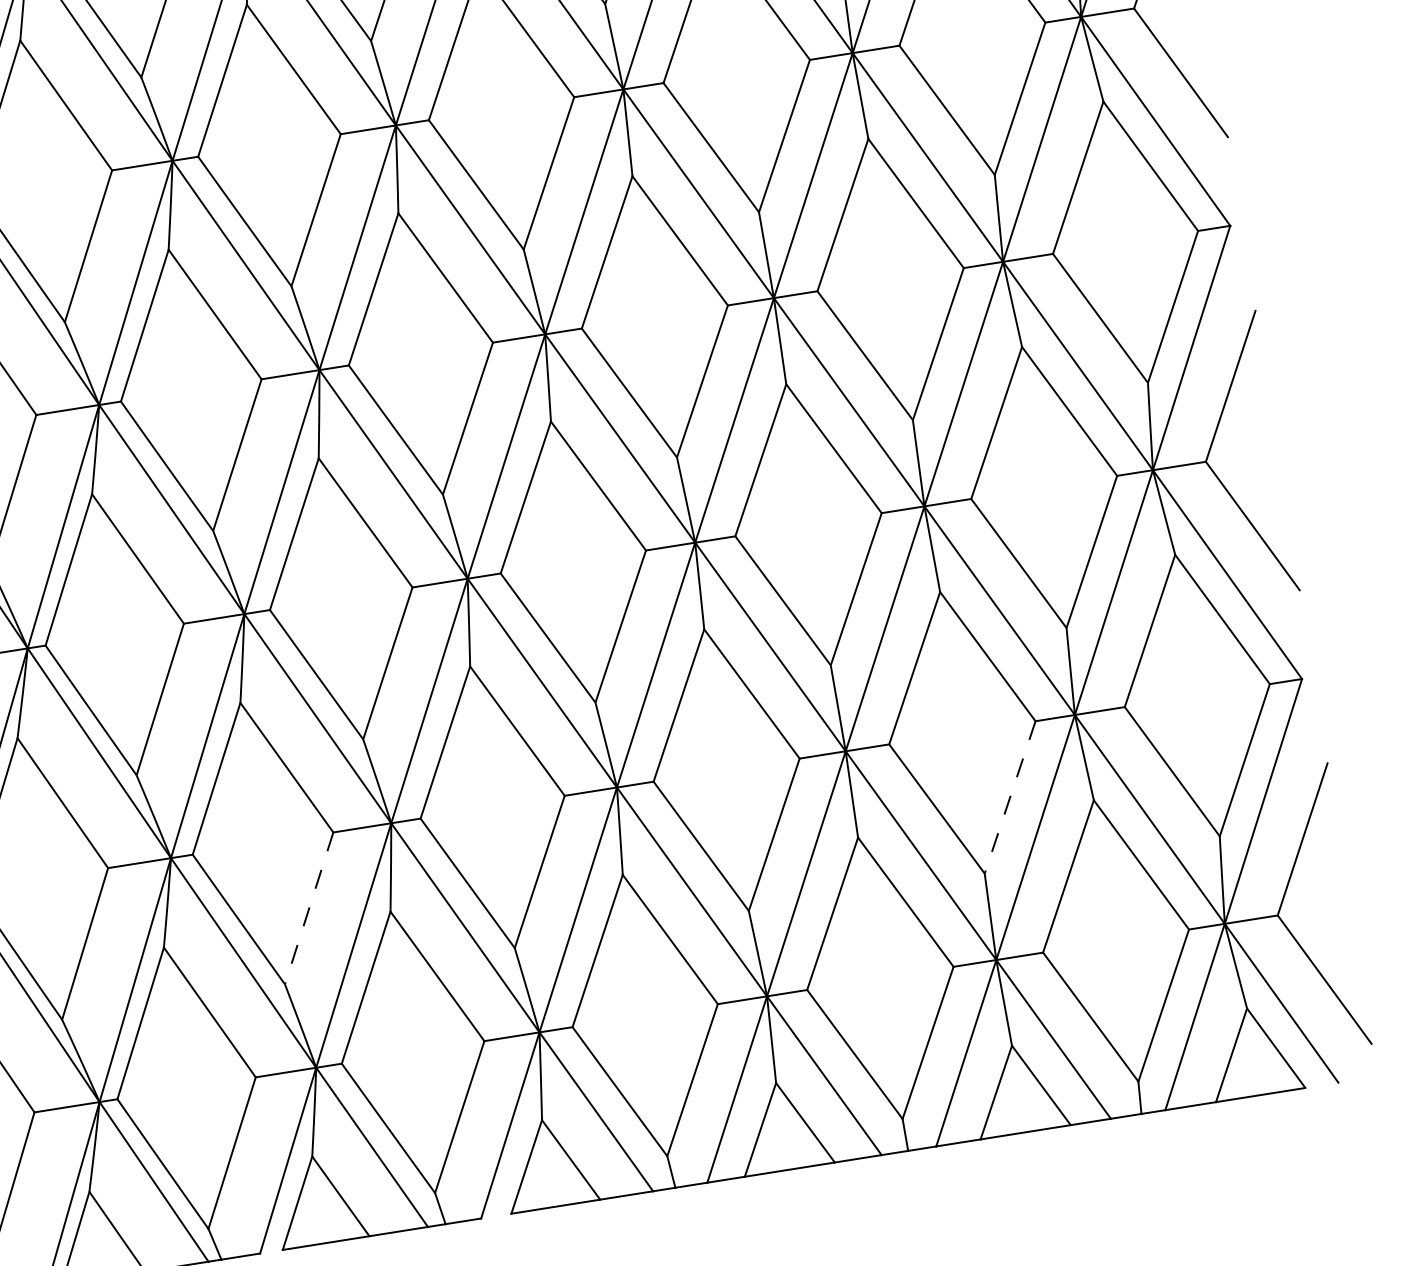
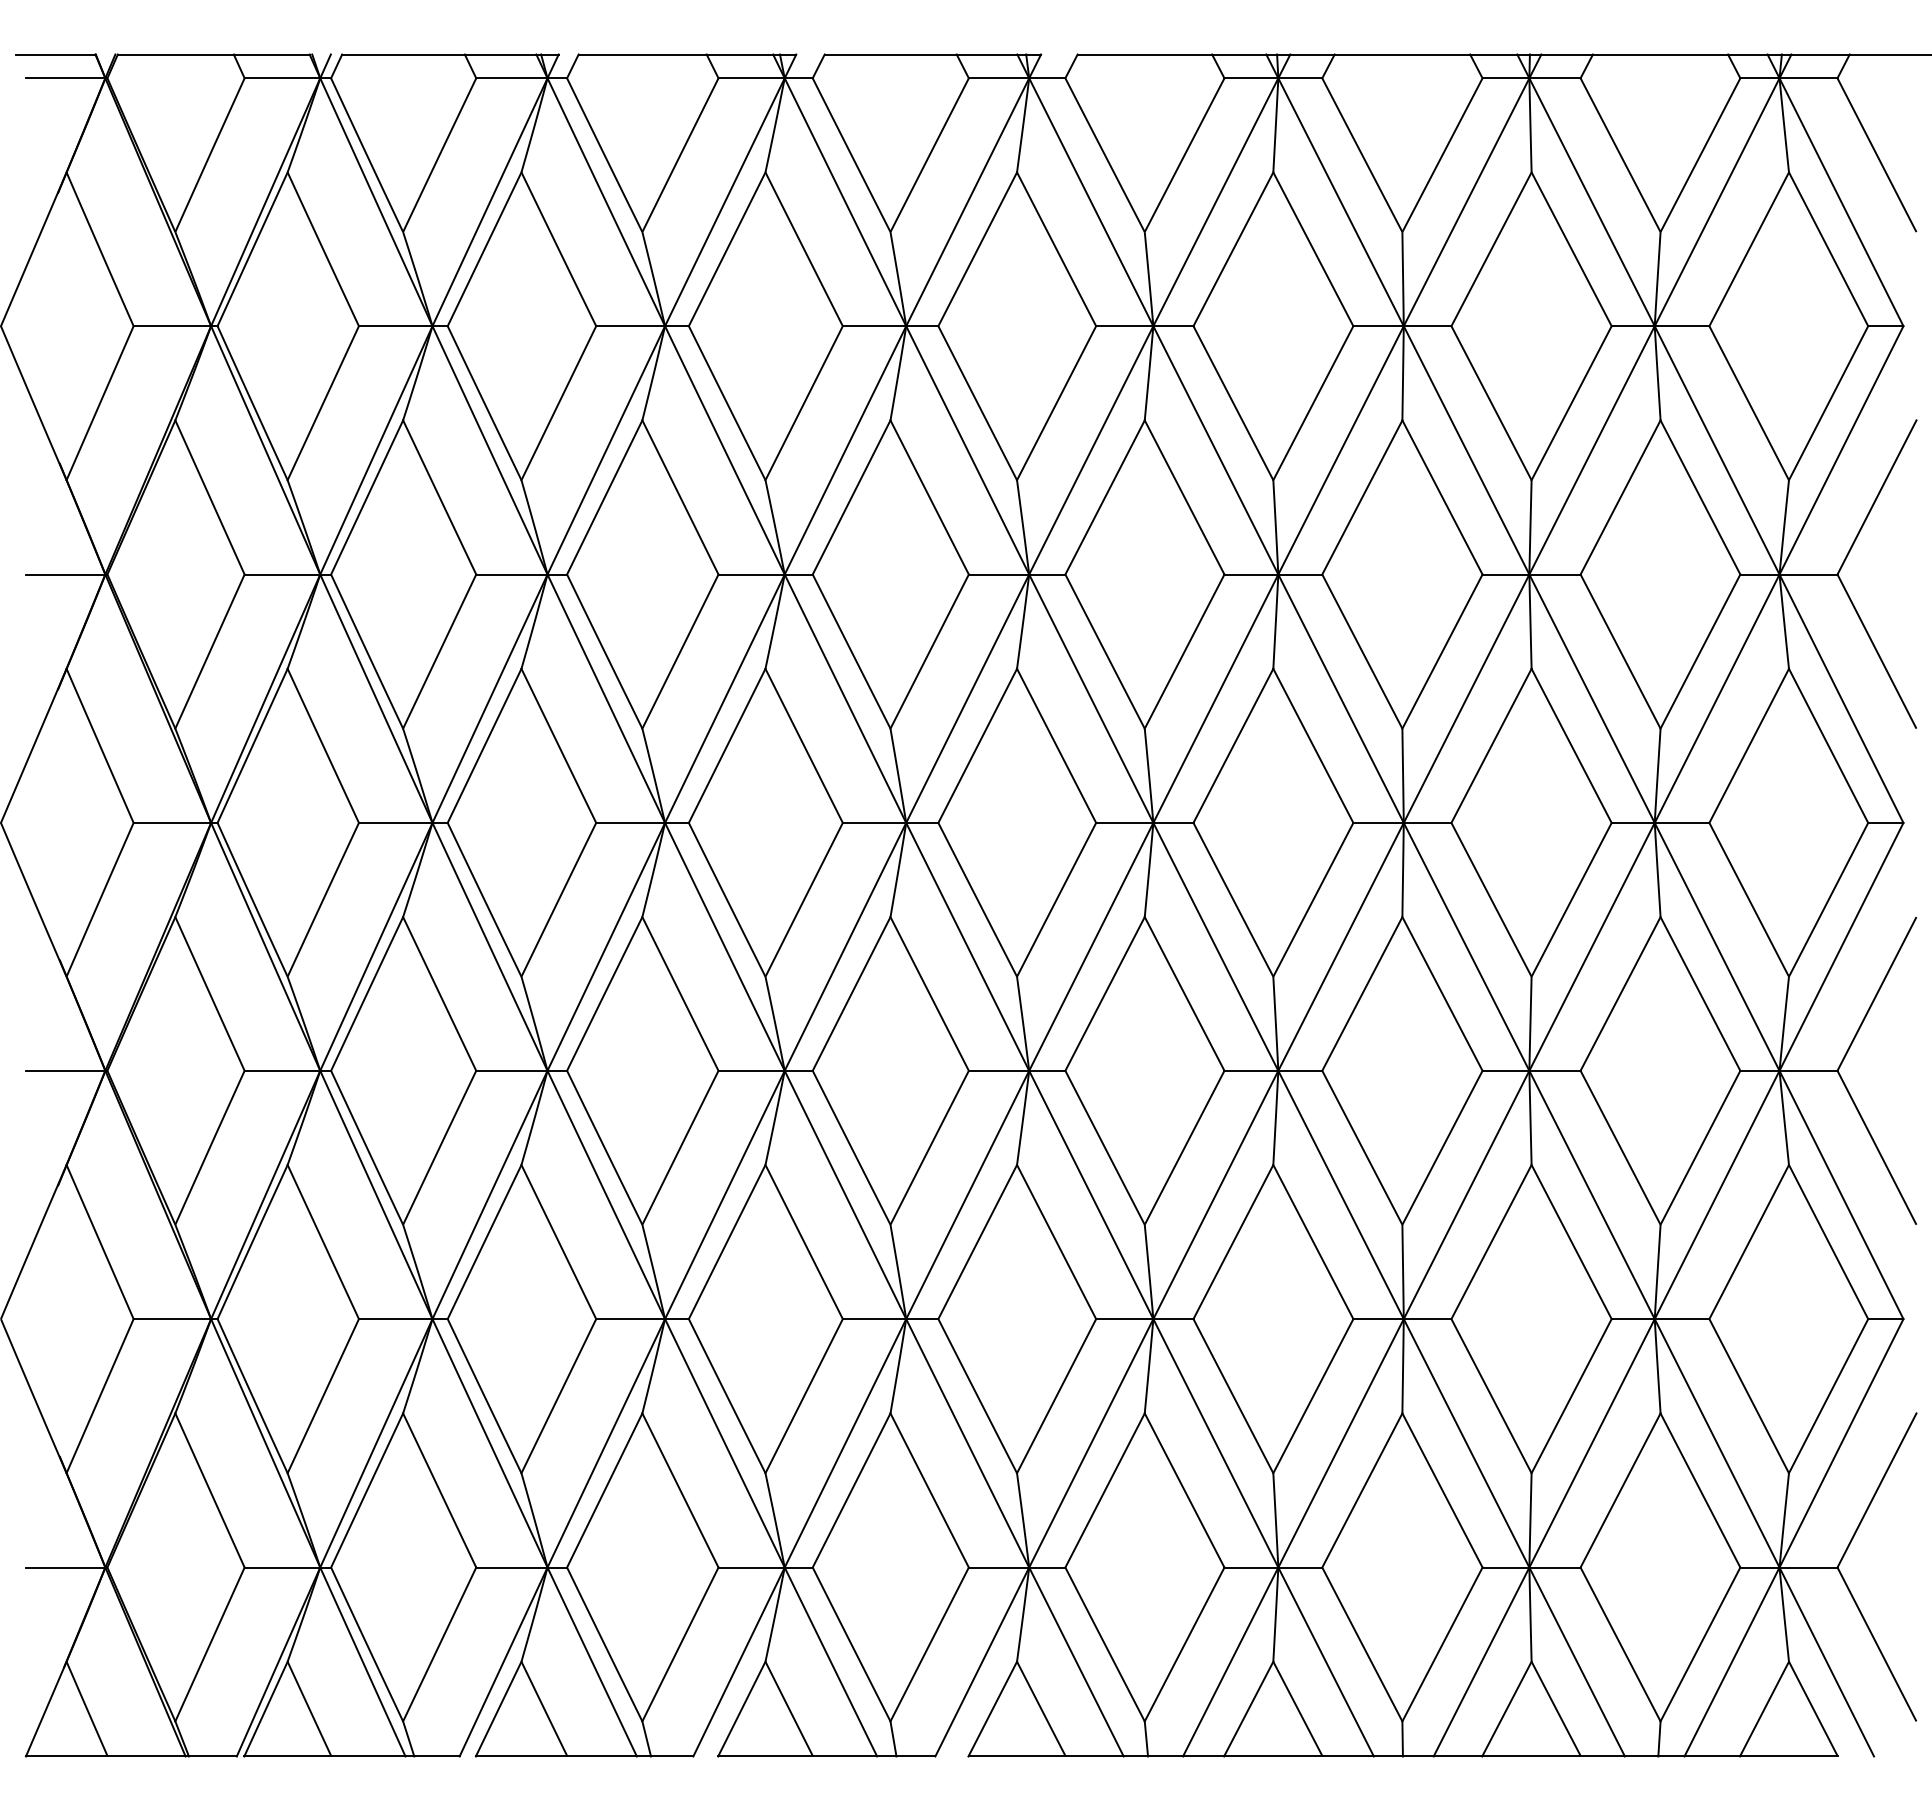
line: (1010, 797) -> (1571, 1396), dashed -> solid
line: (308, 908) -> (803, 1396), dashed -> solid

